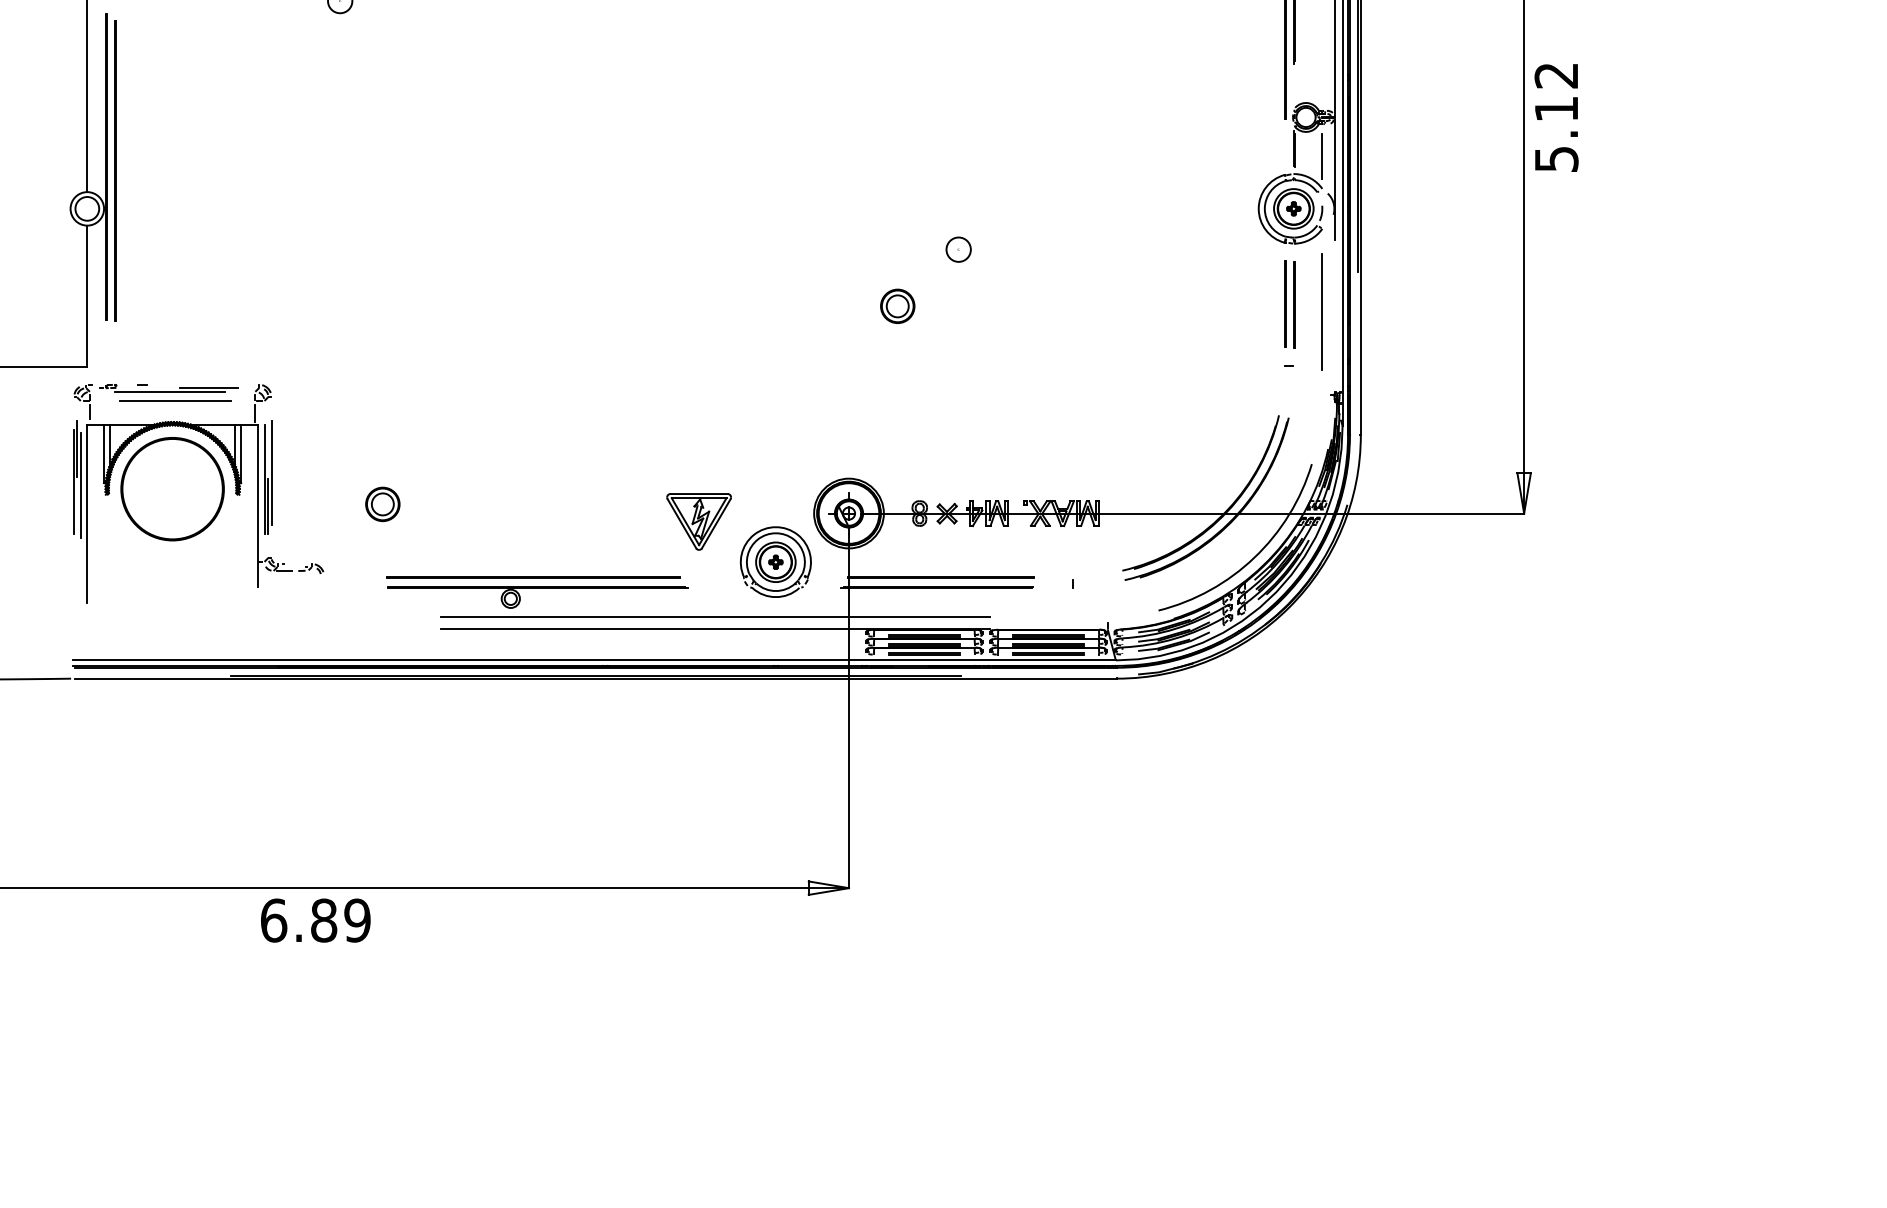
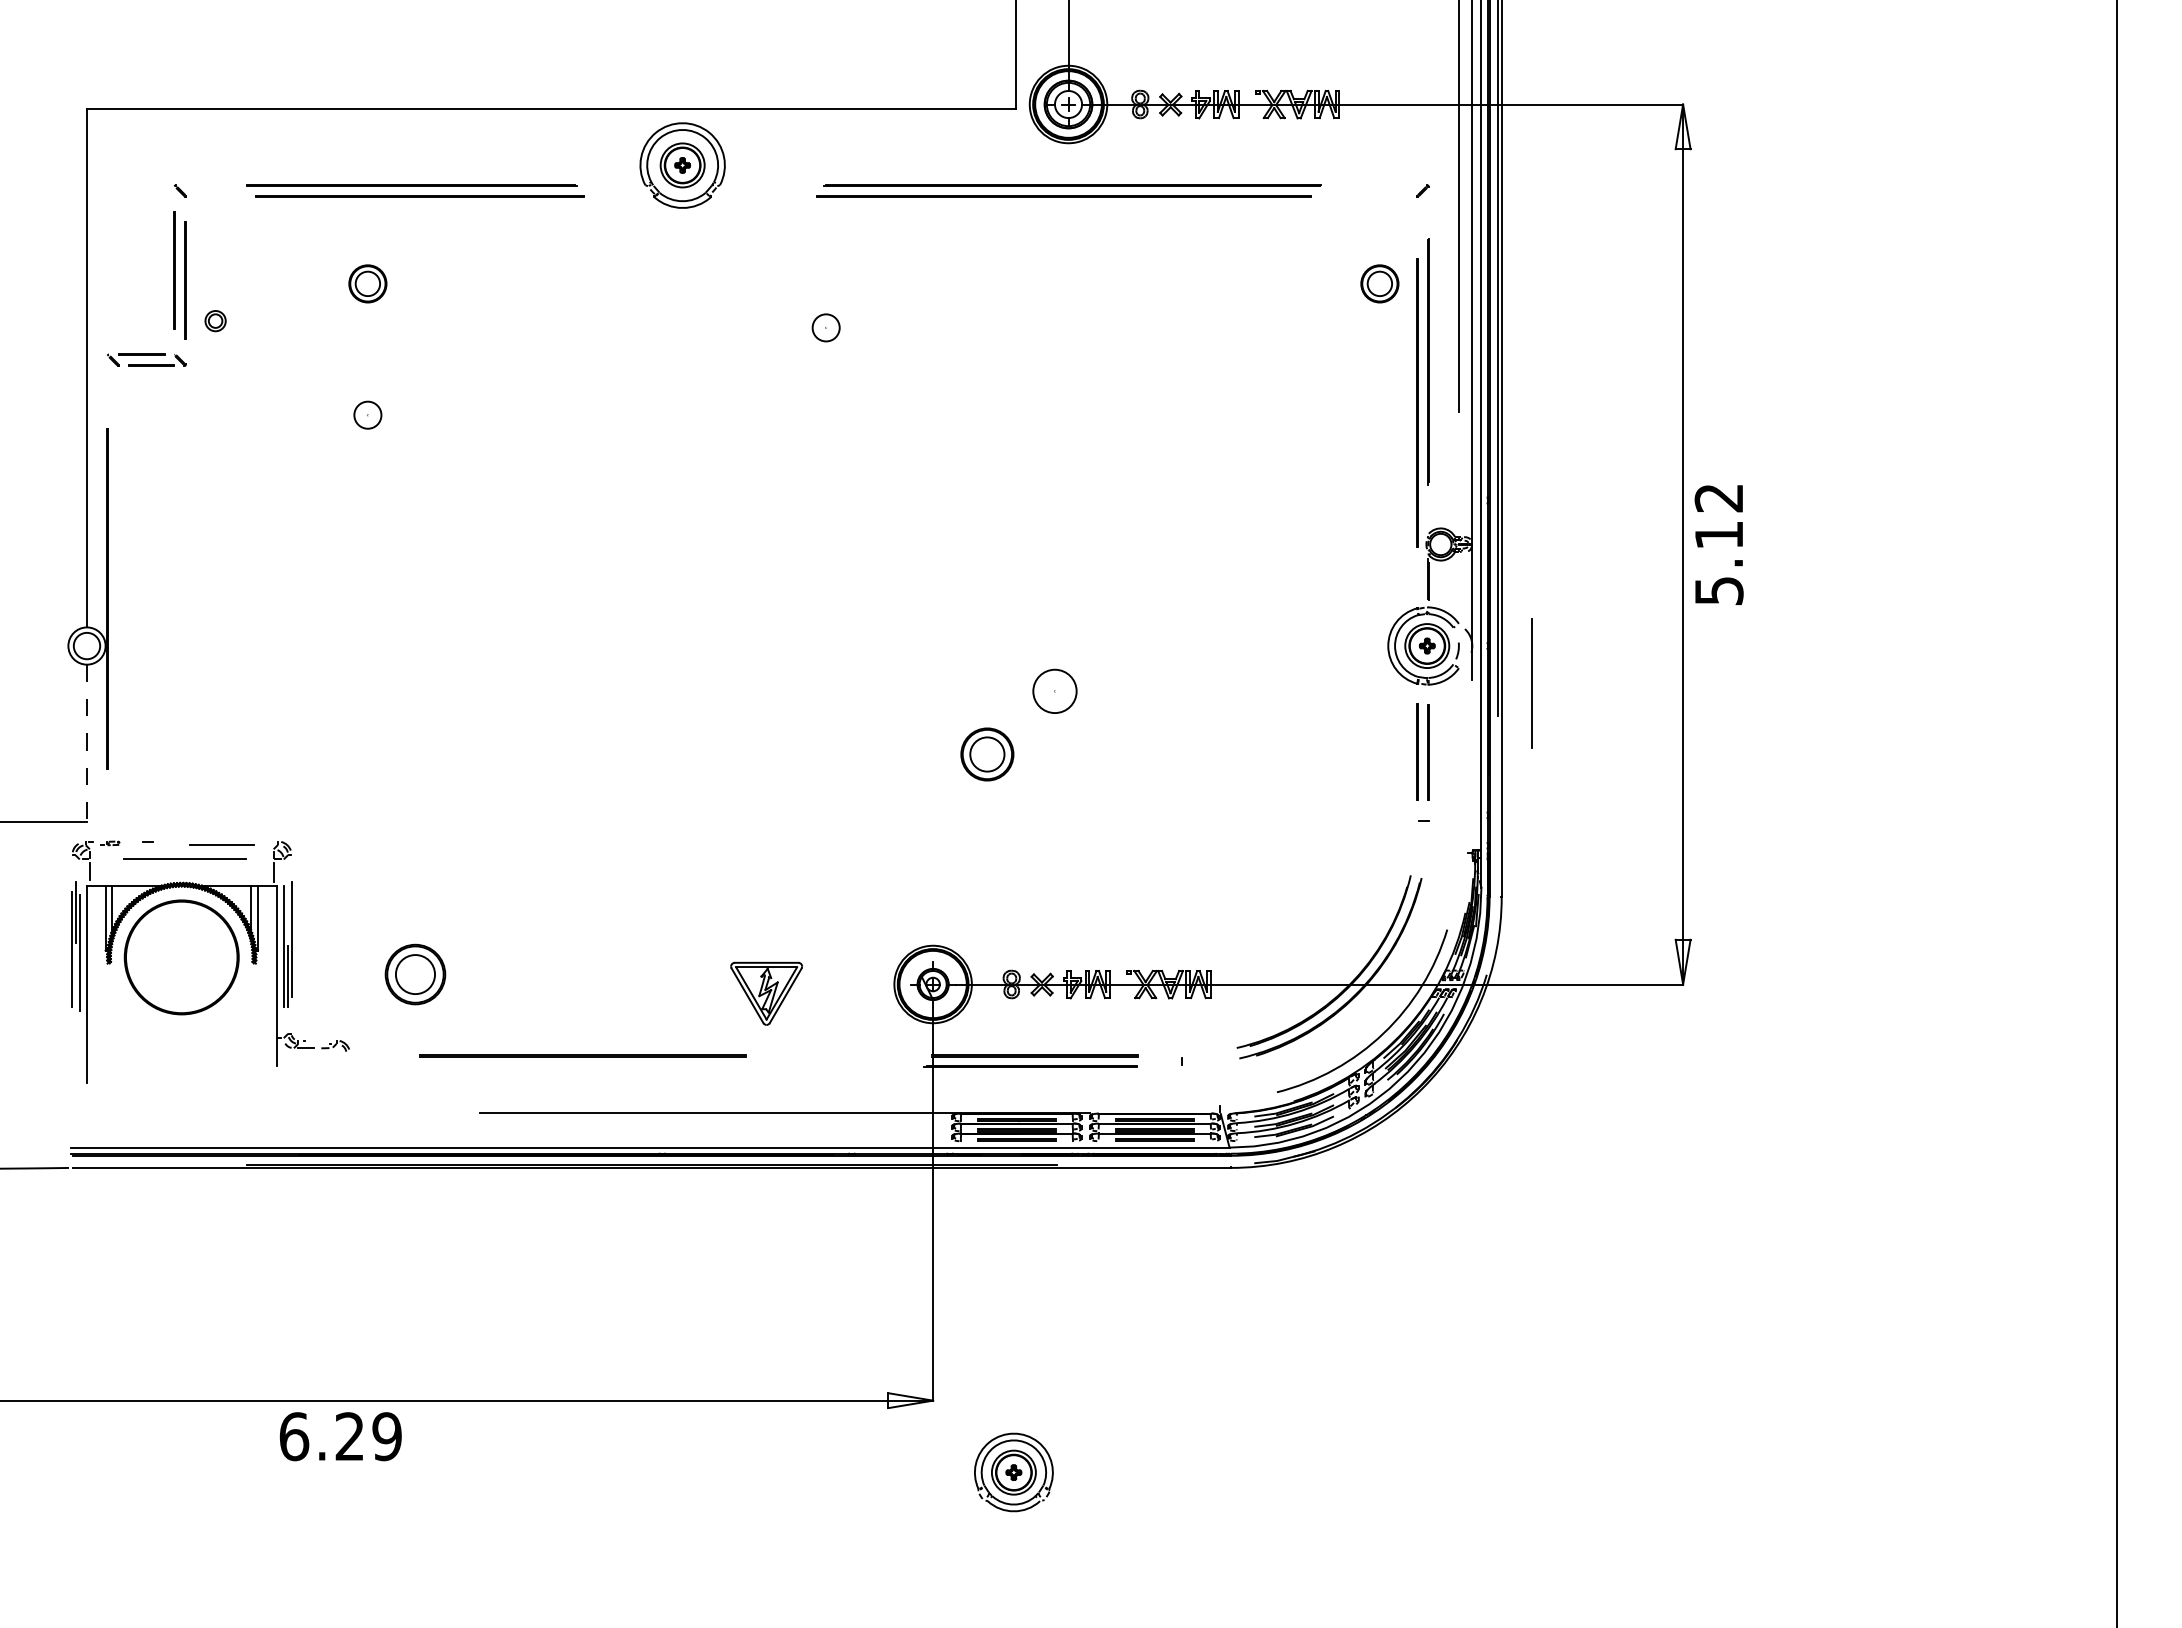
line: (1321, 156) -> (1458, 587), removed
line: (115, 170) -> (118, 603), removed
circle: (958, 248) -> (1054, 690), size x1.6
line: (87, 296) -> (87, 743), solid -> dashed
part: (897, 305) -> (986, 753), size x1.4
line: (1321, 311) -> (1531, 683), moved
line: (169, 392) -> (178, 849), removed
part: (382, 503) -> (414, 973), size x1.6
part: (775, 562) -> (1013, 1472), moved
part: (537, 588) -> (587, 1067), removed
line: (715, 617) -> (784, 1099), removed
text: (323, 920) -> (349, 1436), 6.89 -> 6.29

